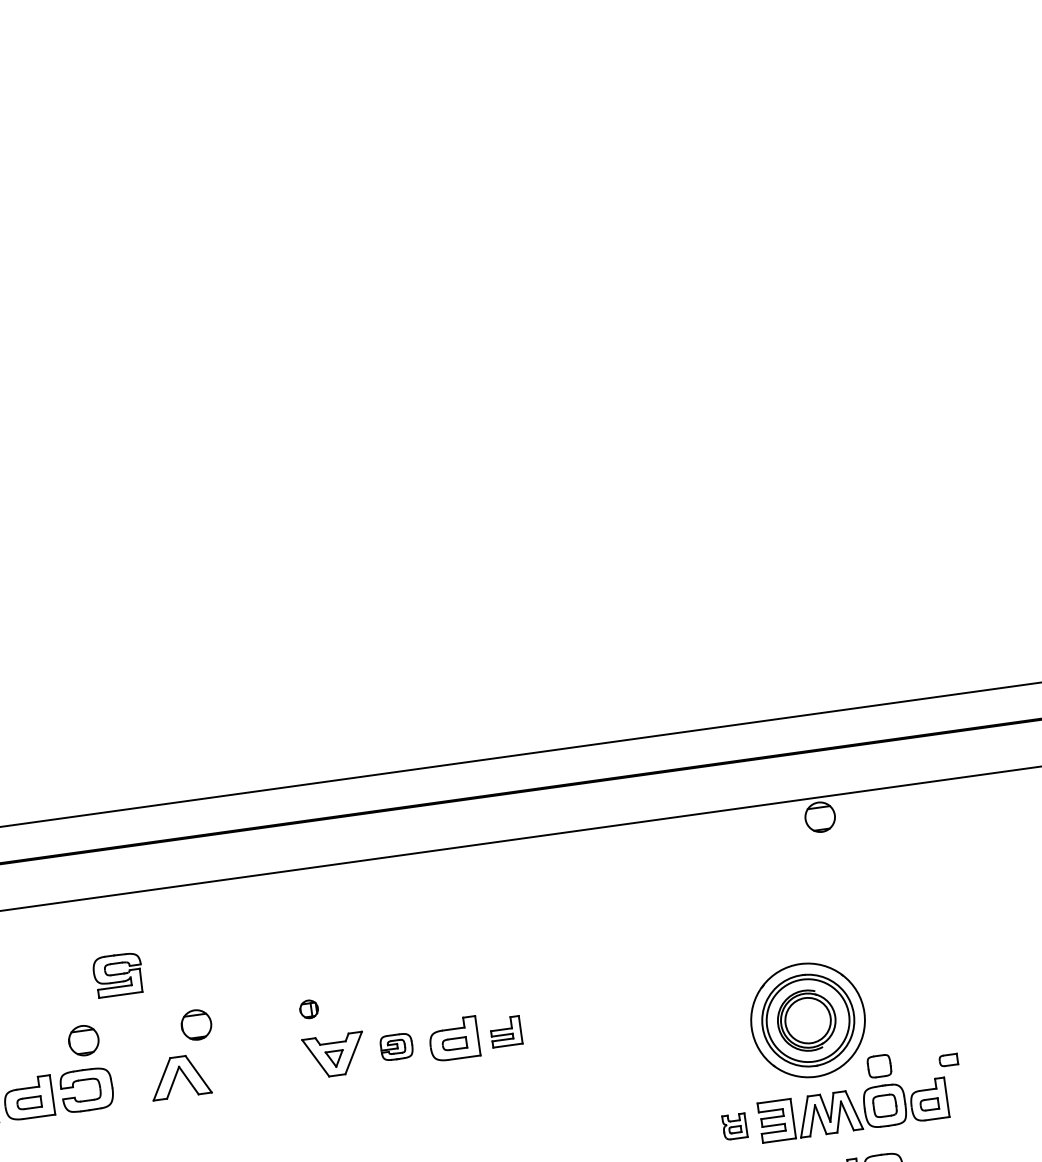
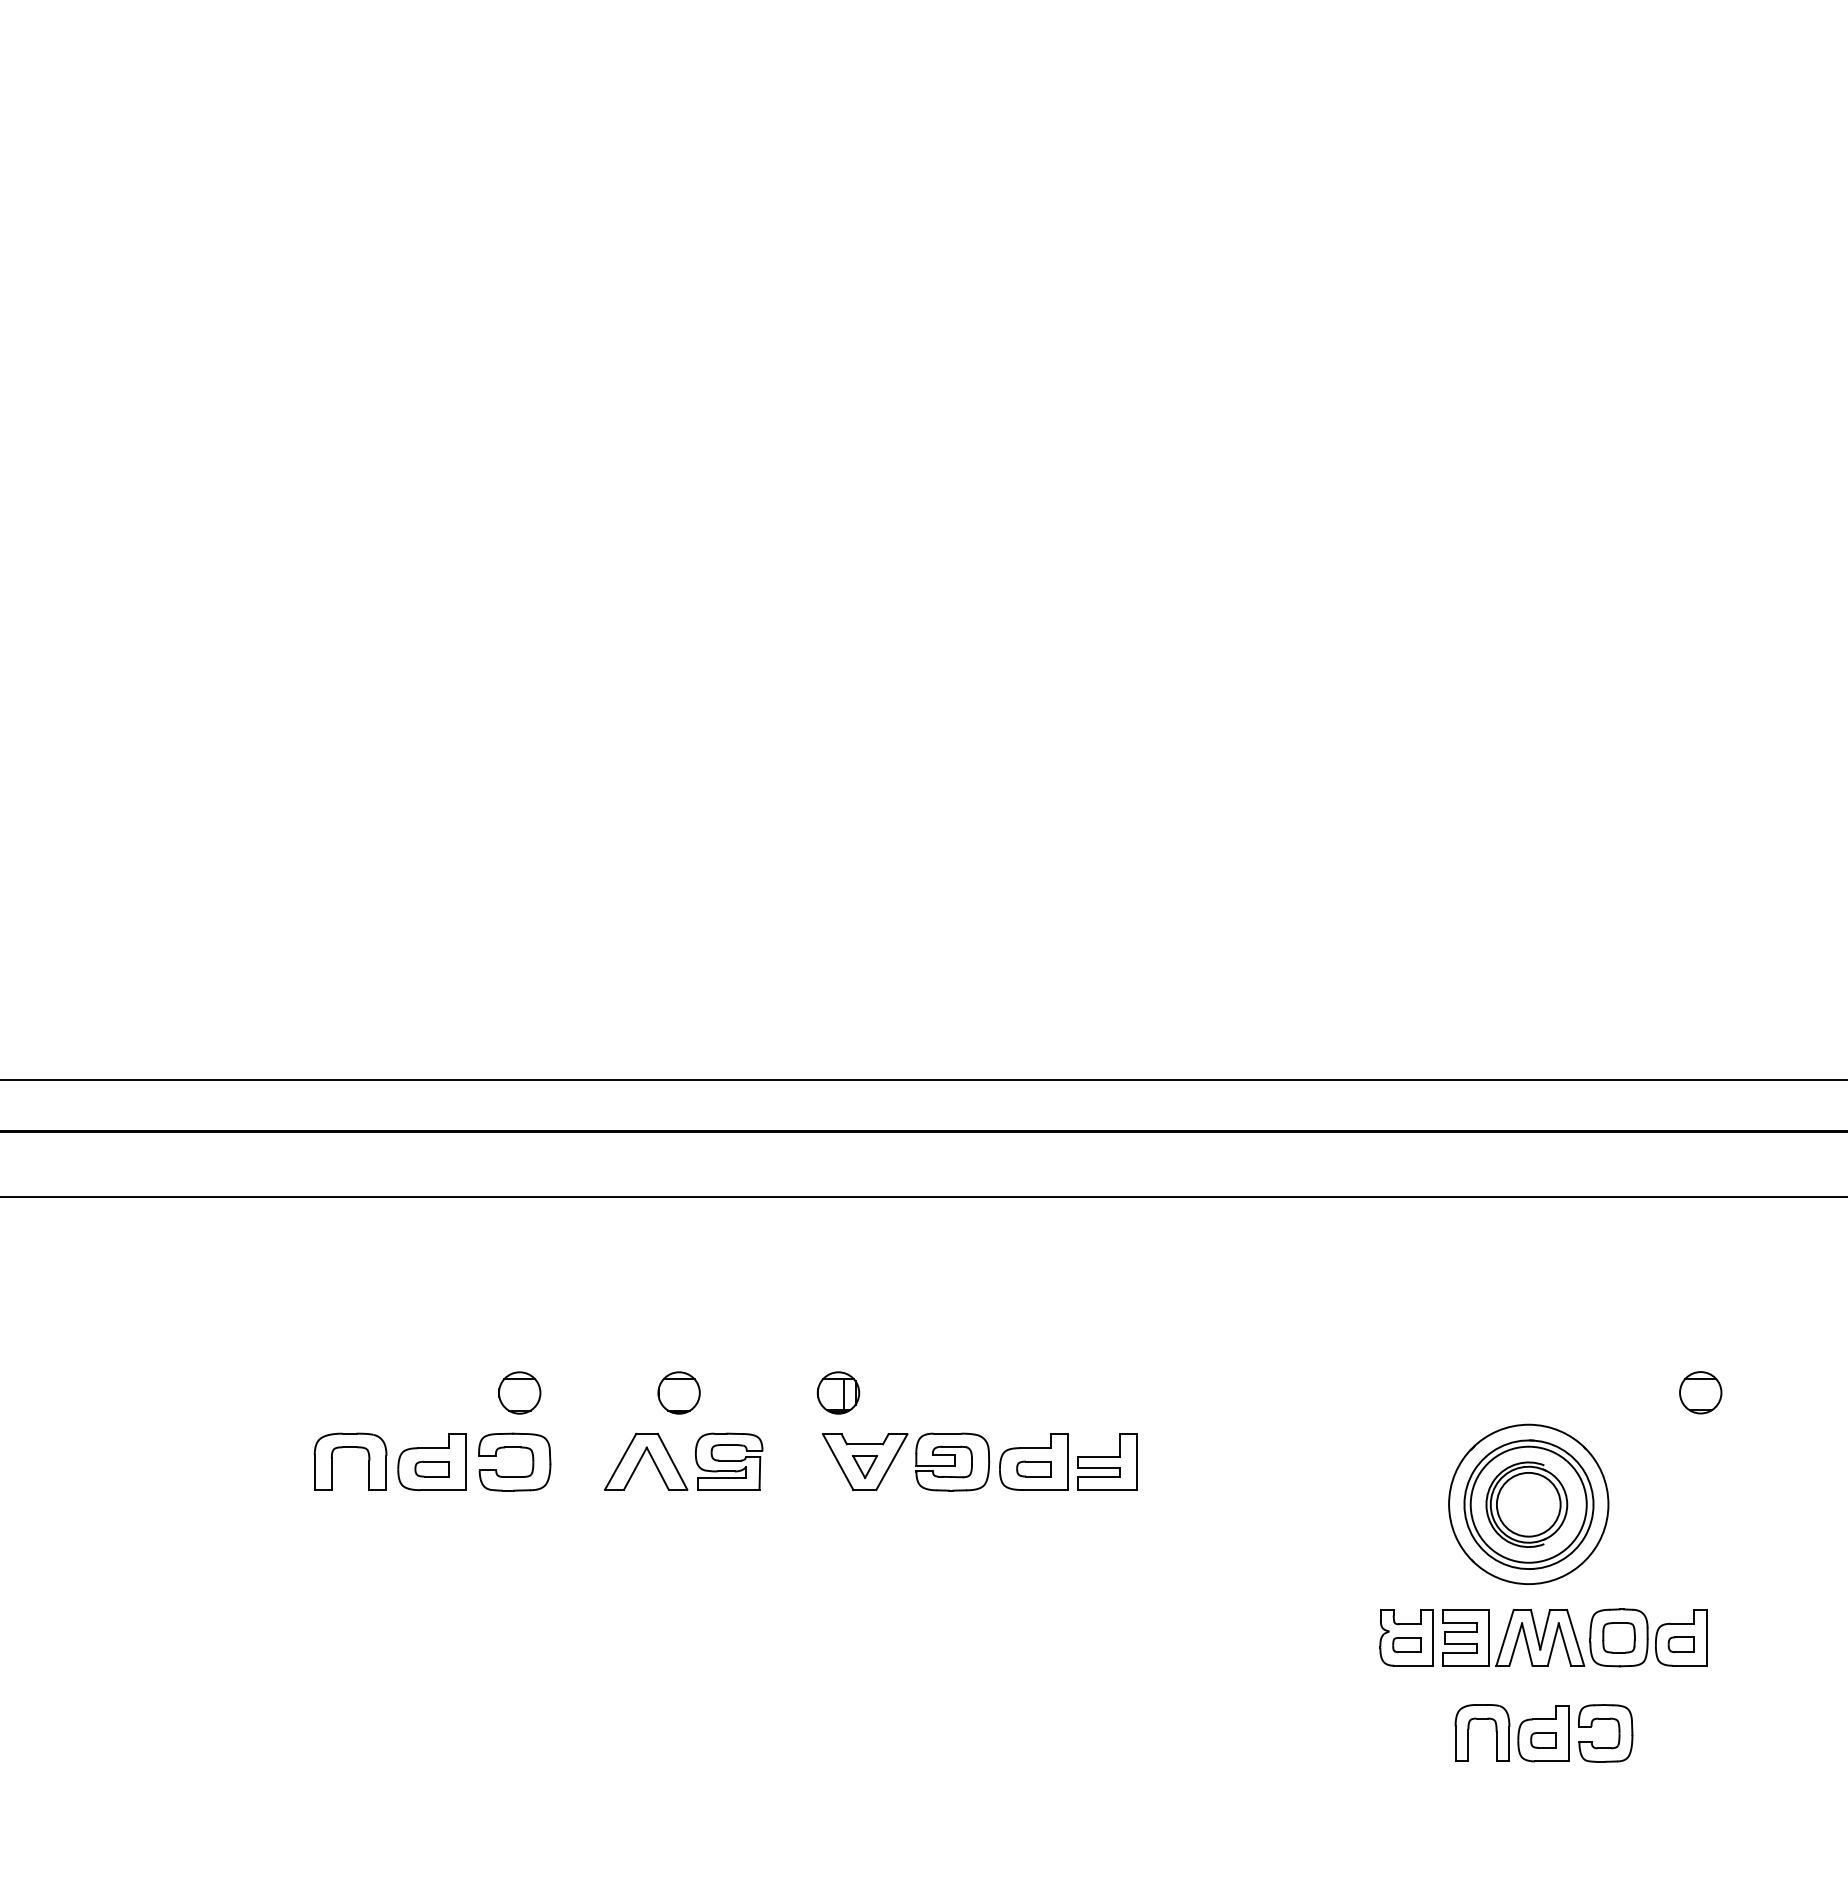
part: (820, 817) -> (1700, 1392), moved
part: (118, 974) -> (729, 1461), moved
part: (309, 1009) -> (838, 1392), size x1.67
part: (506, 1031) -> (1107, 1461), size x1.43
part: (396, 1046) -> (952, 1461), size x1.67
part: (948, 1060) -> (1715, 1586), removed
part: (879, 1066) -> (1618, 1581), removed
part: (734, 1126) -> (1406, 1637), size x1.67

